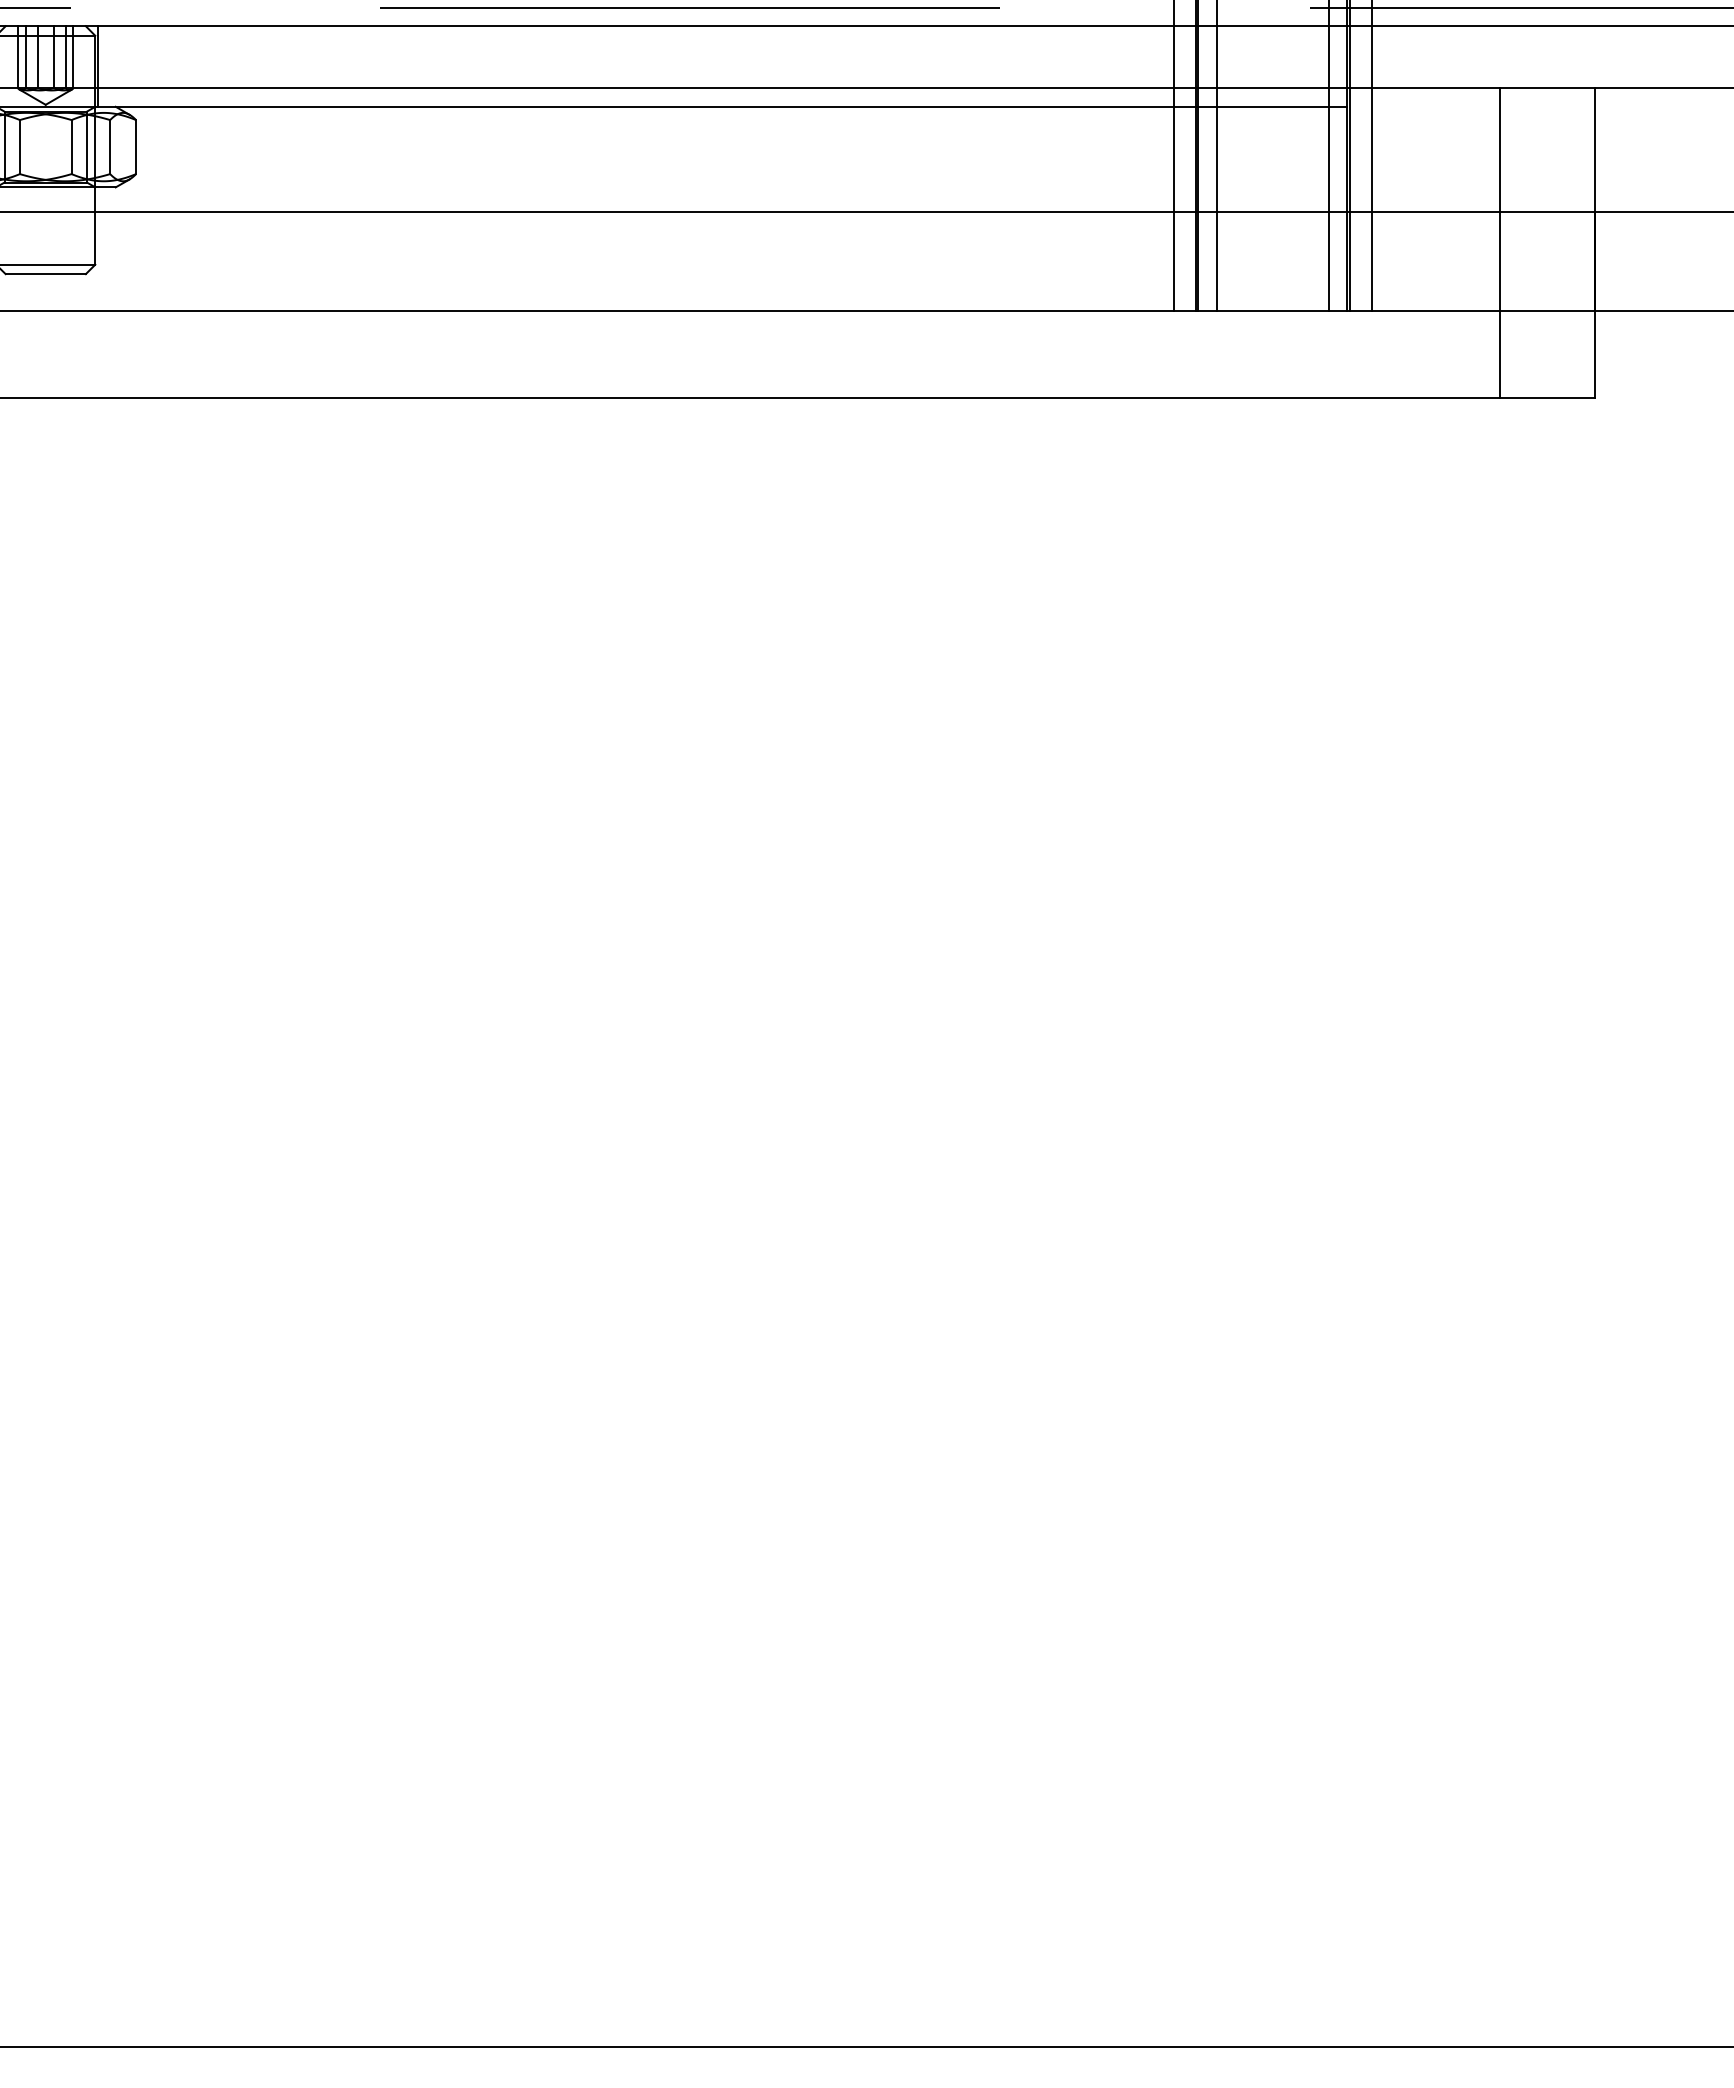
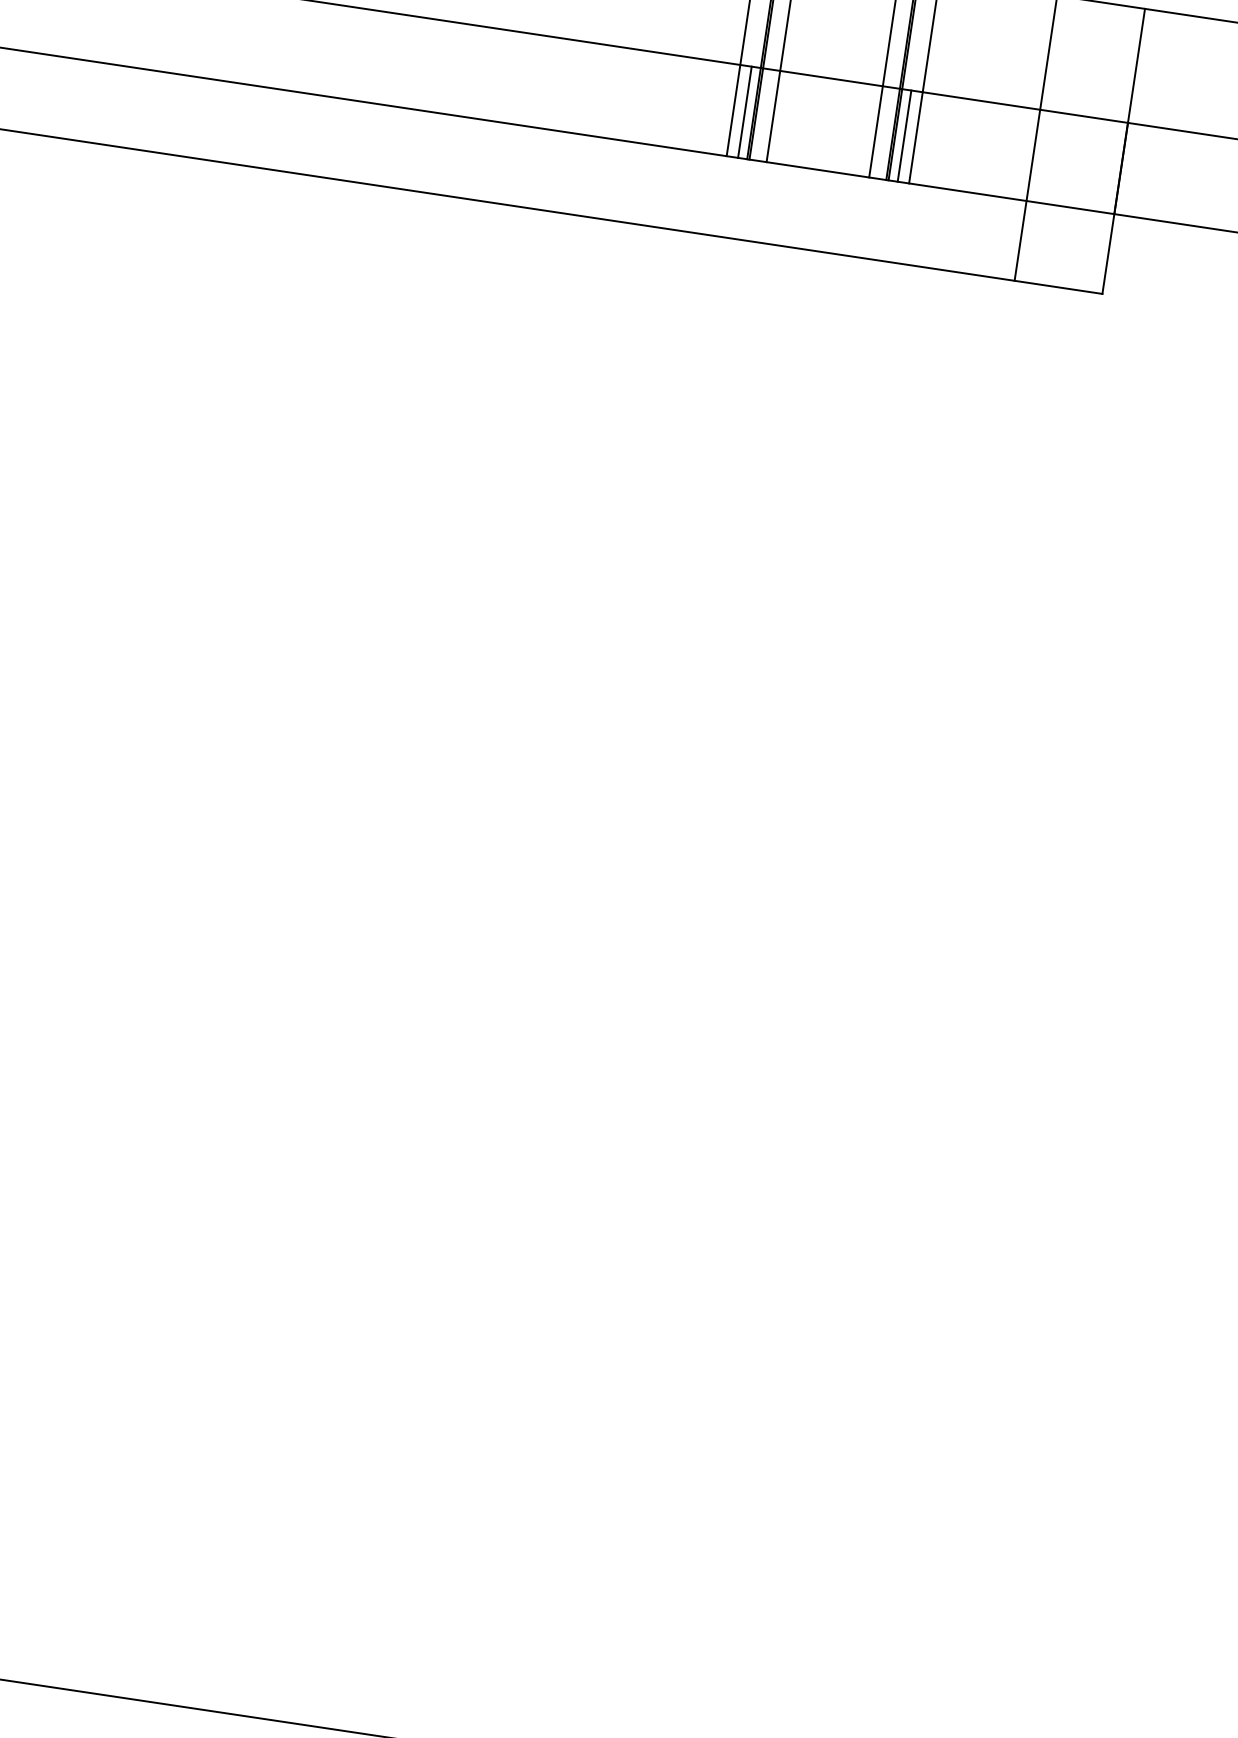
line: (1186, 261) -> (745, 112), added
line: (1359, 261) -> (904, 135), added

